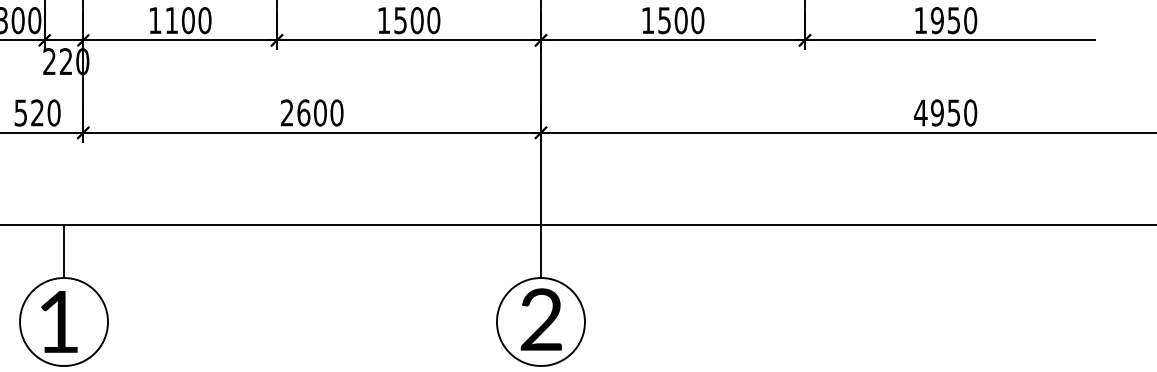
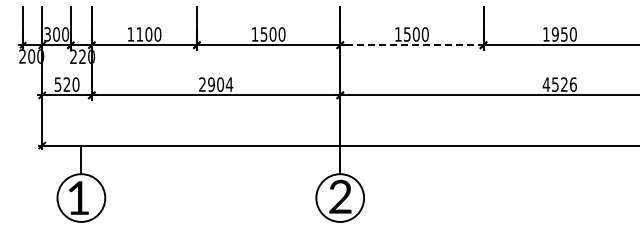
line: (674, 40) -> (412, 45), solid -> dashed
text: (320, 112) -> (220, 84), 2600 -> 2904
text: (952, 112) -> (563, 84), 4950 -> 4526

